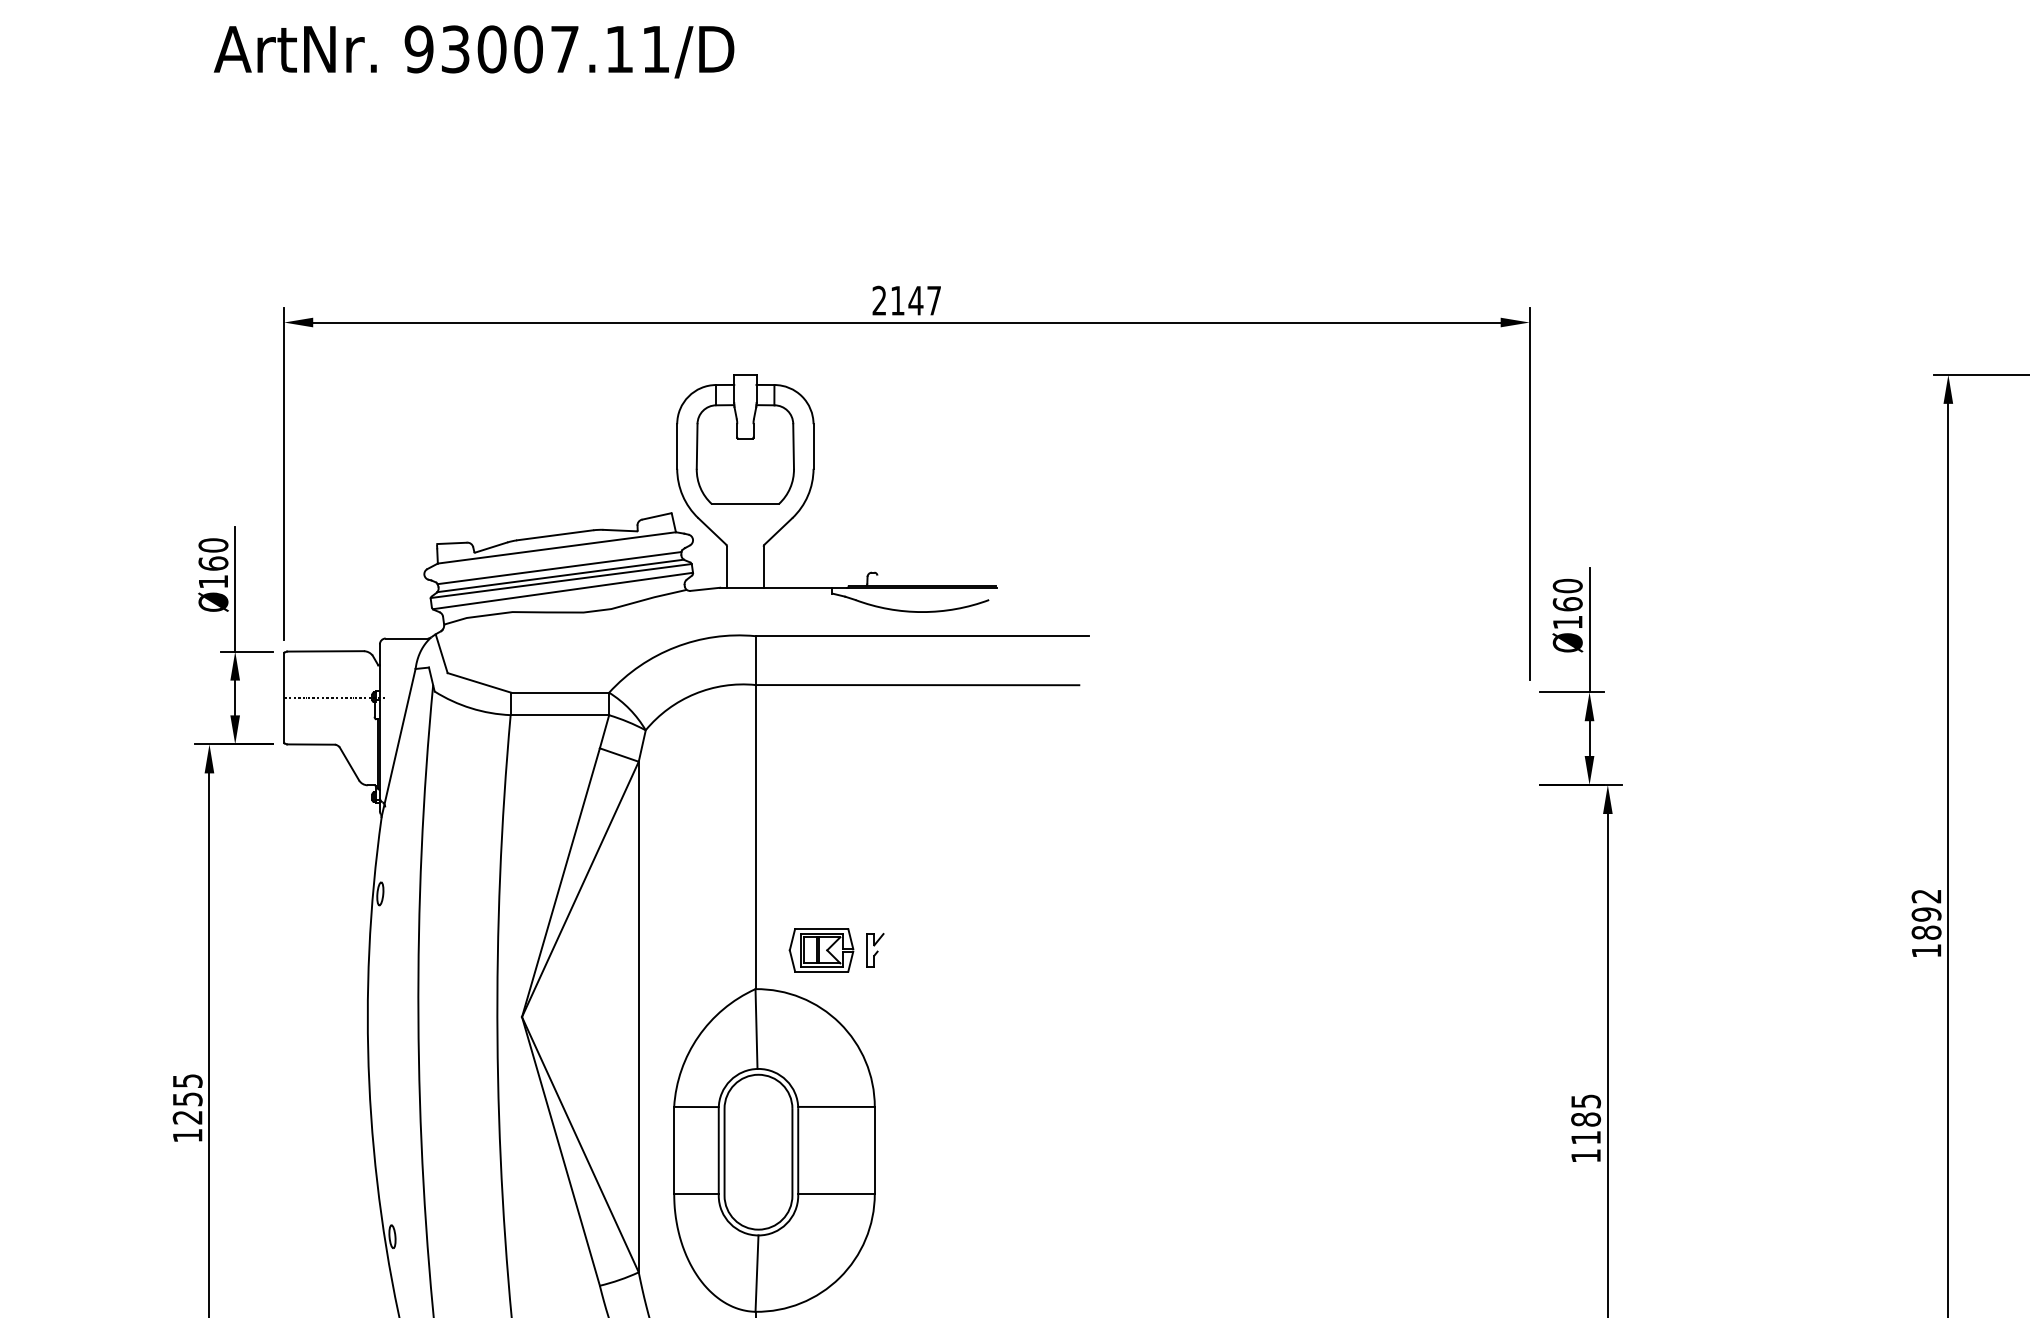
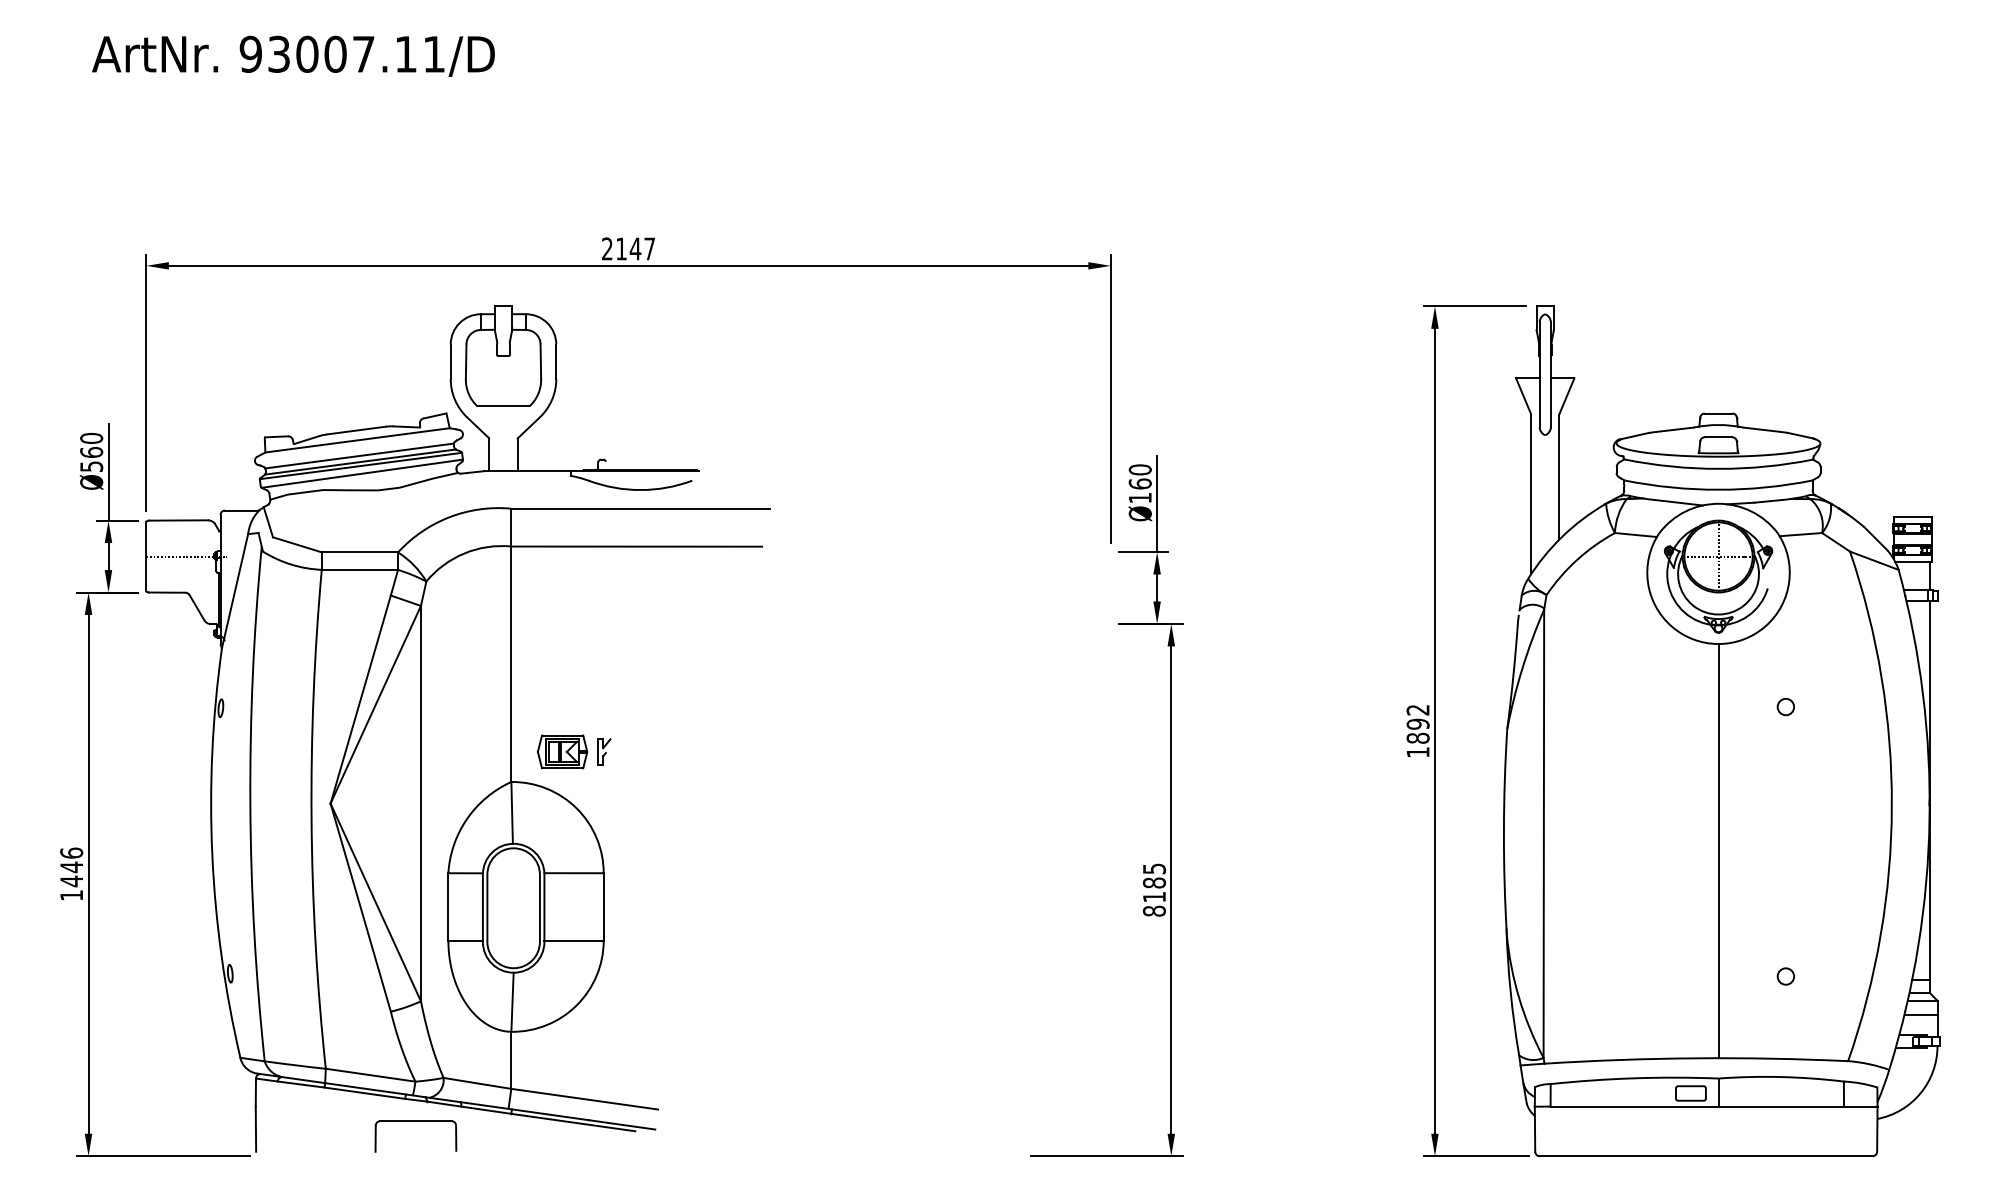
text: (213, 581) -> (91, 466), Ø160 -> Ø560
text: (187, 1099) -> (71, 867), 1255 -> 1446
text: (1586, 1155) -> (1154, 910), 1185 -> 8185

